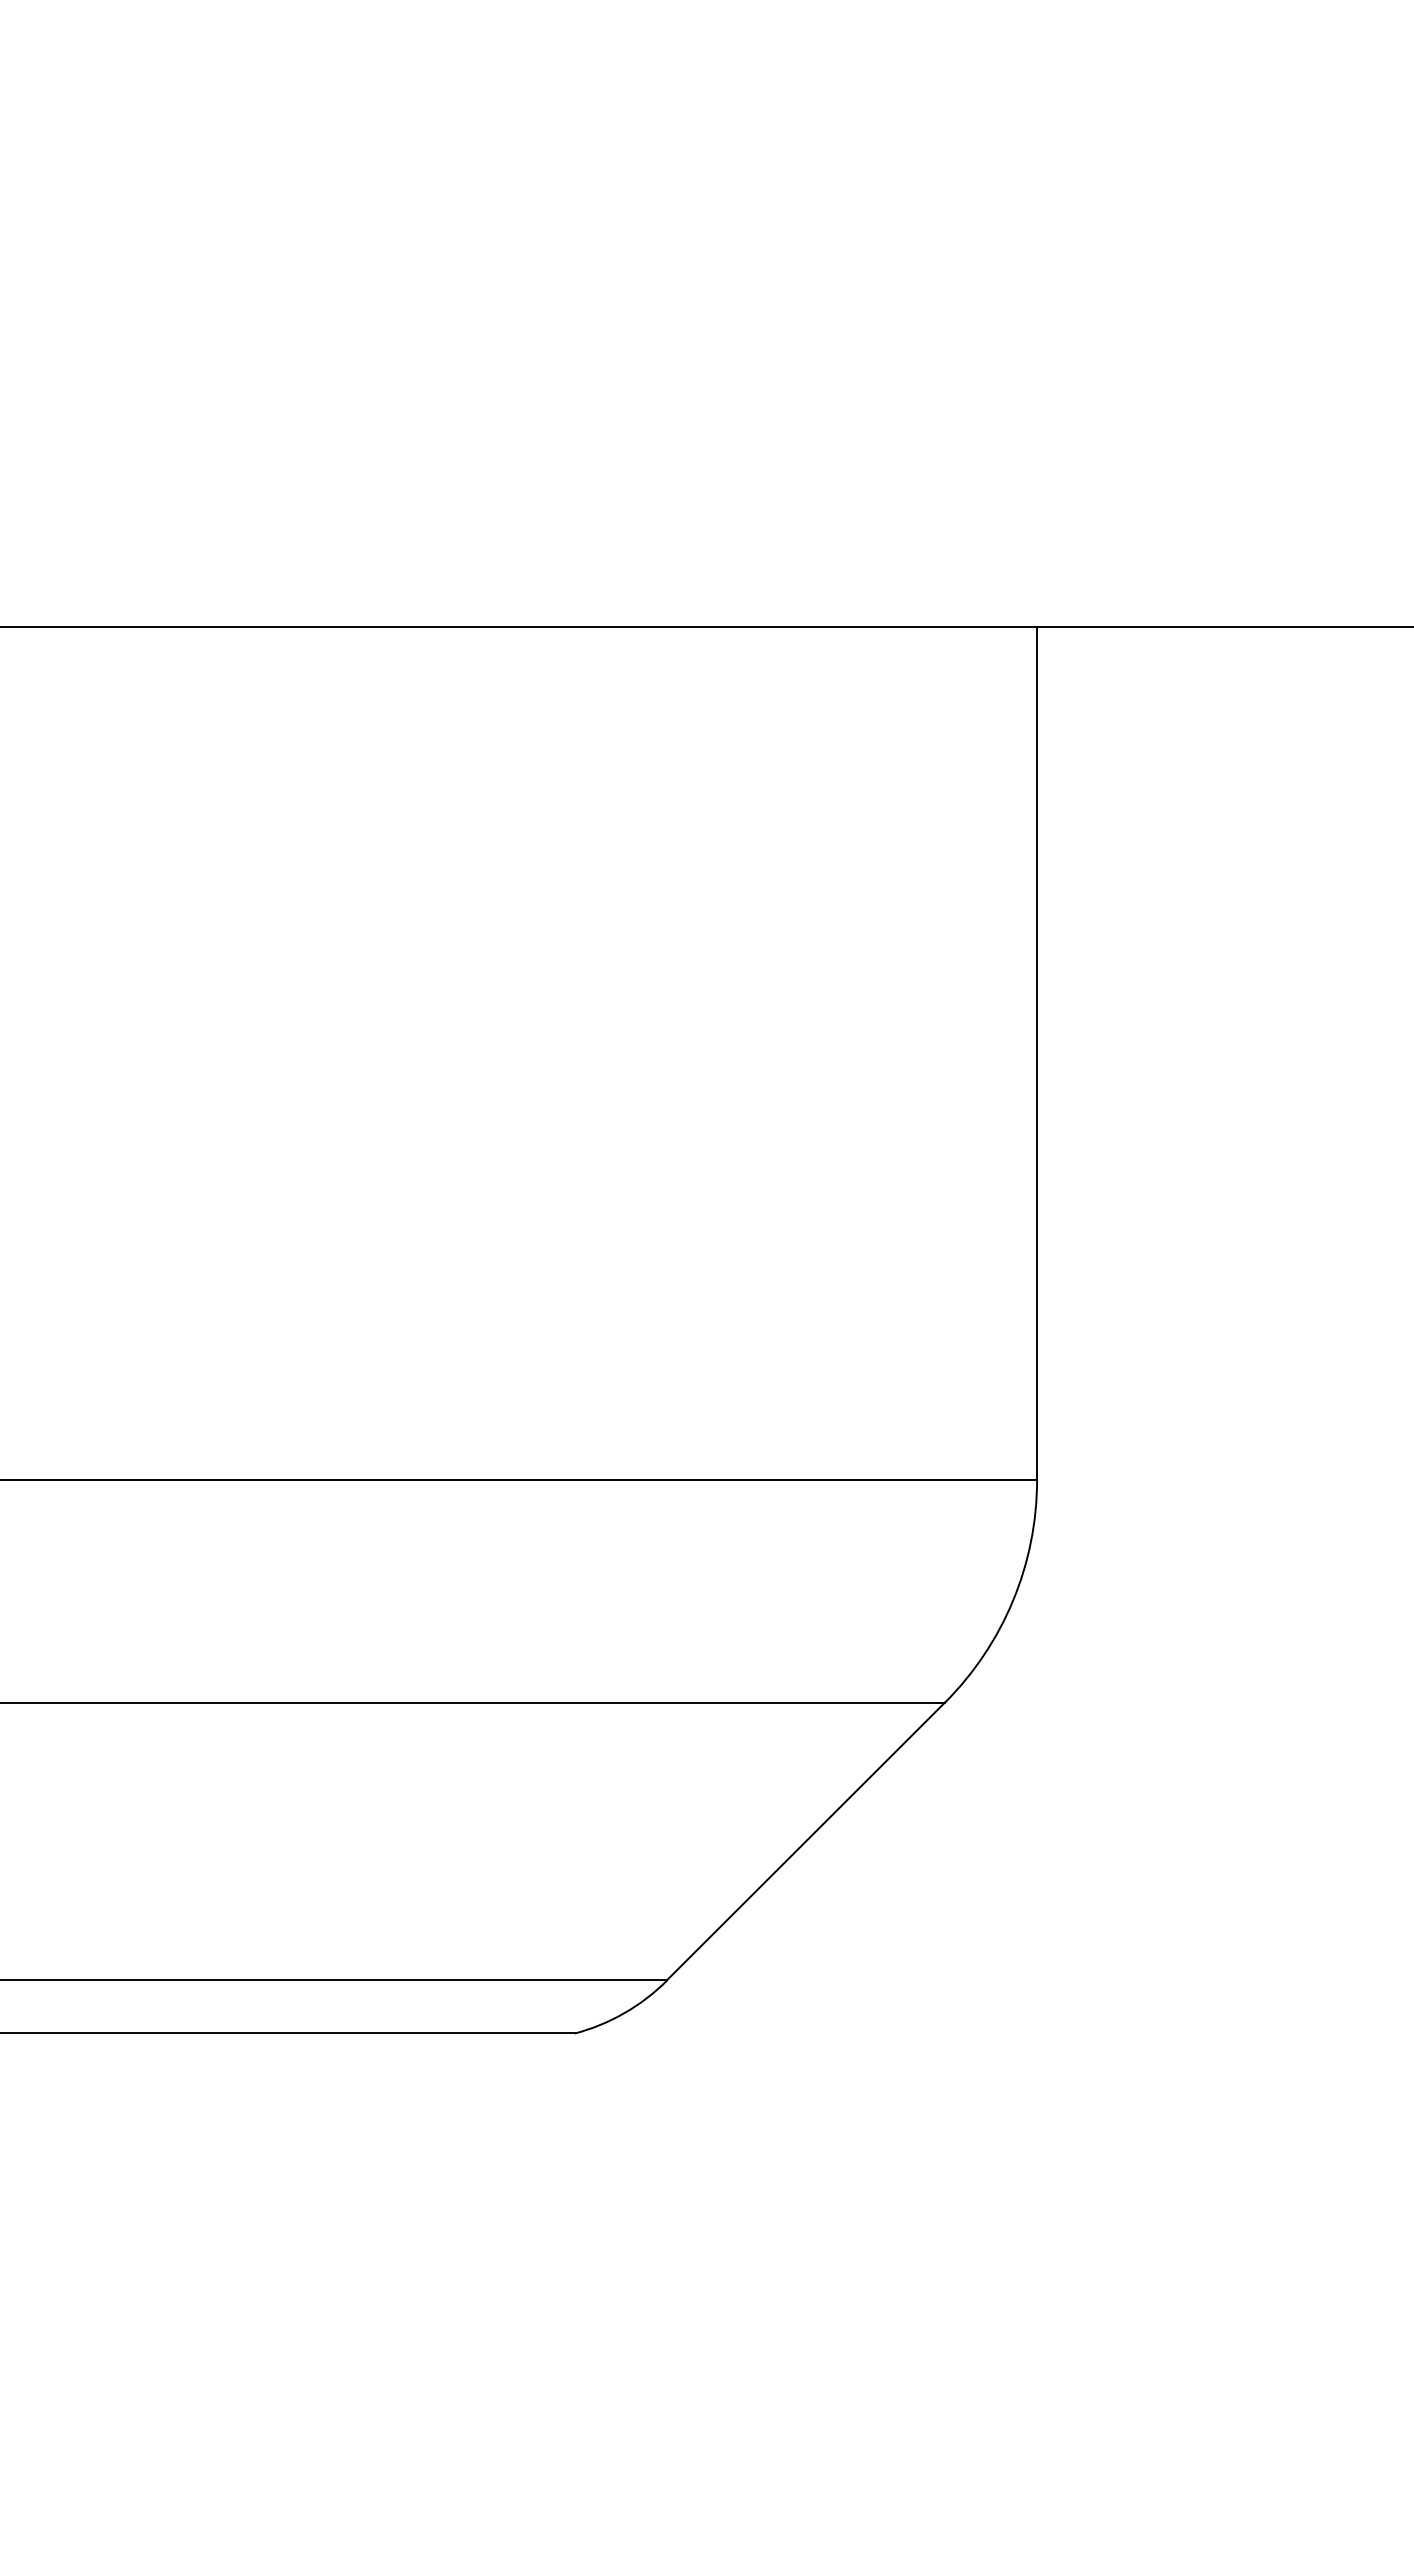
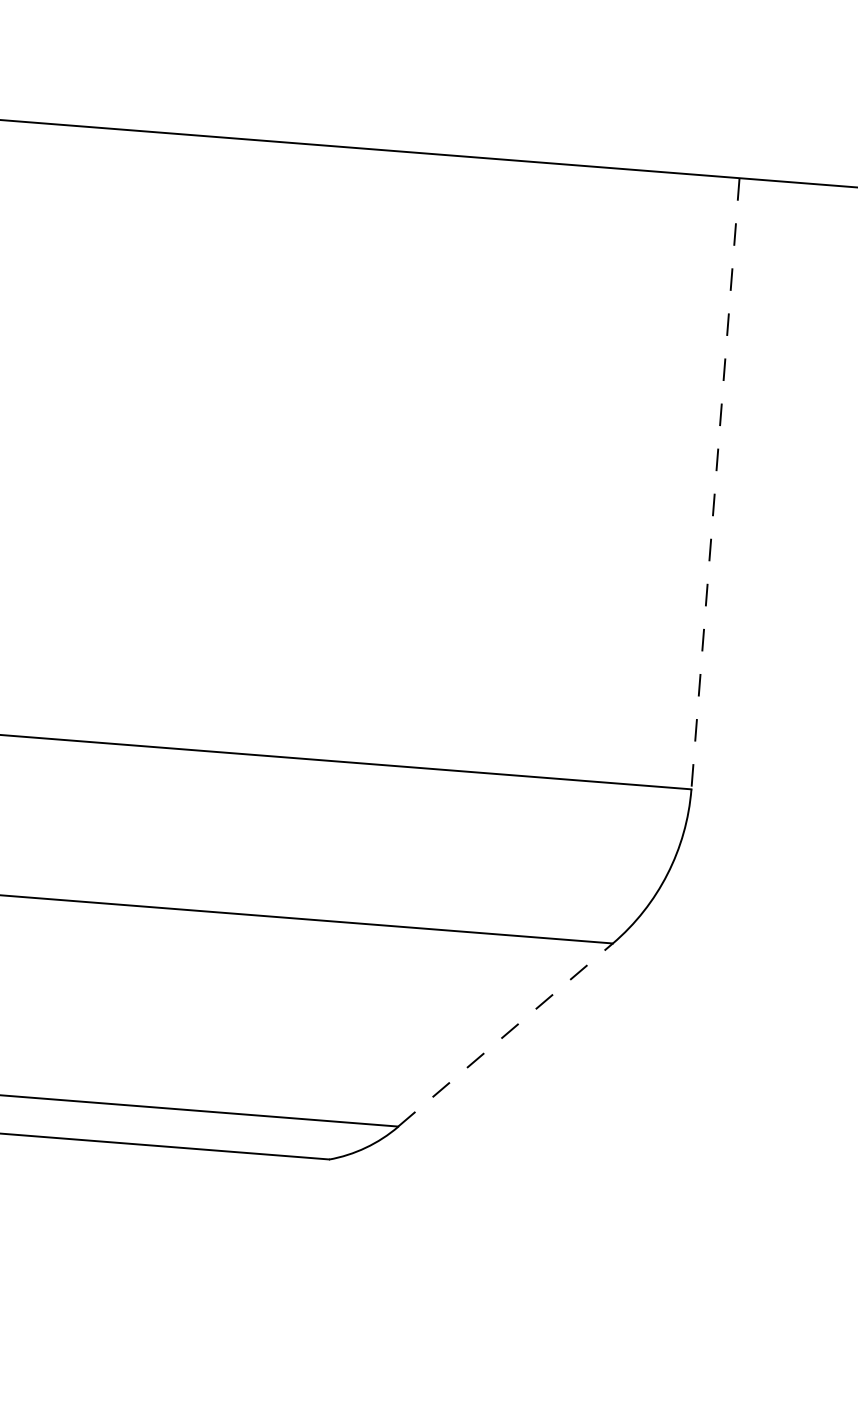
line: (1037, 1053) -> (715, 483), solid -> dashed
line: (806, 1841) -> (505, 1035), solid -> dashed

